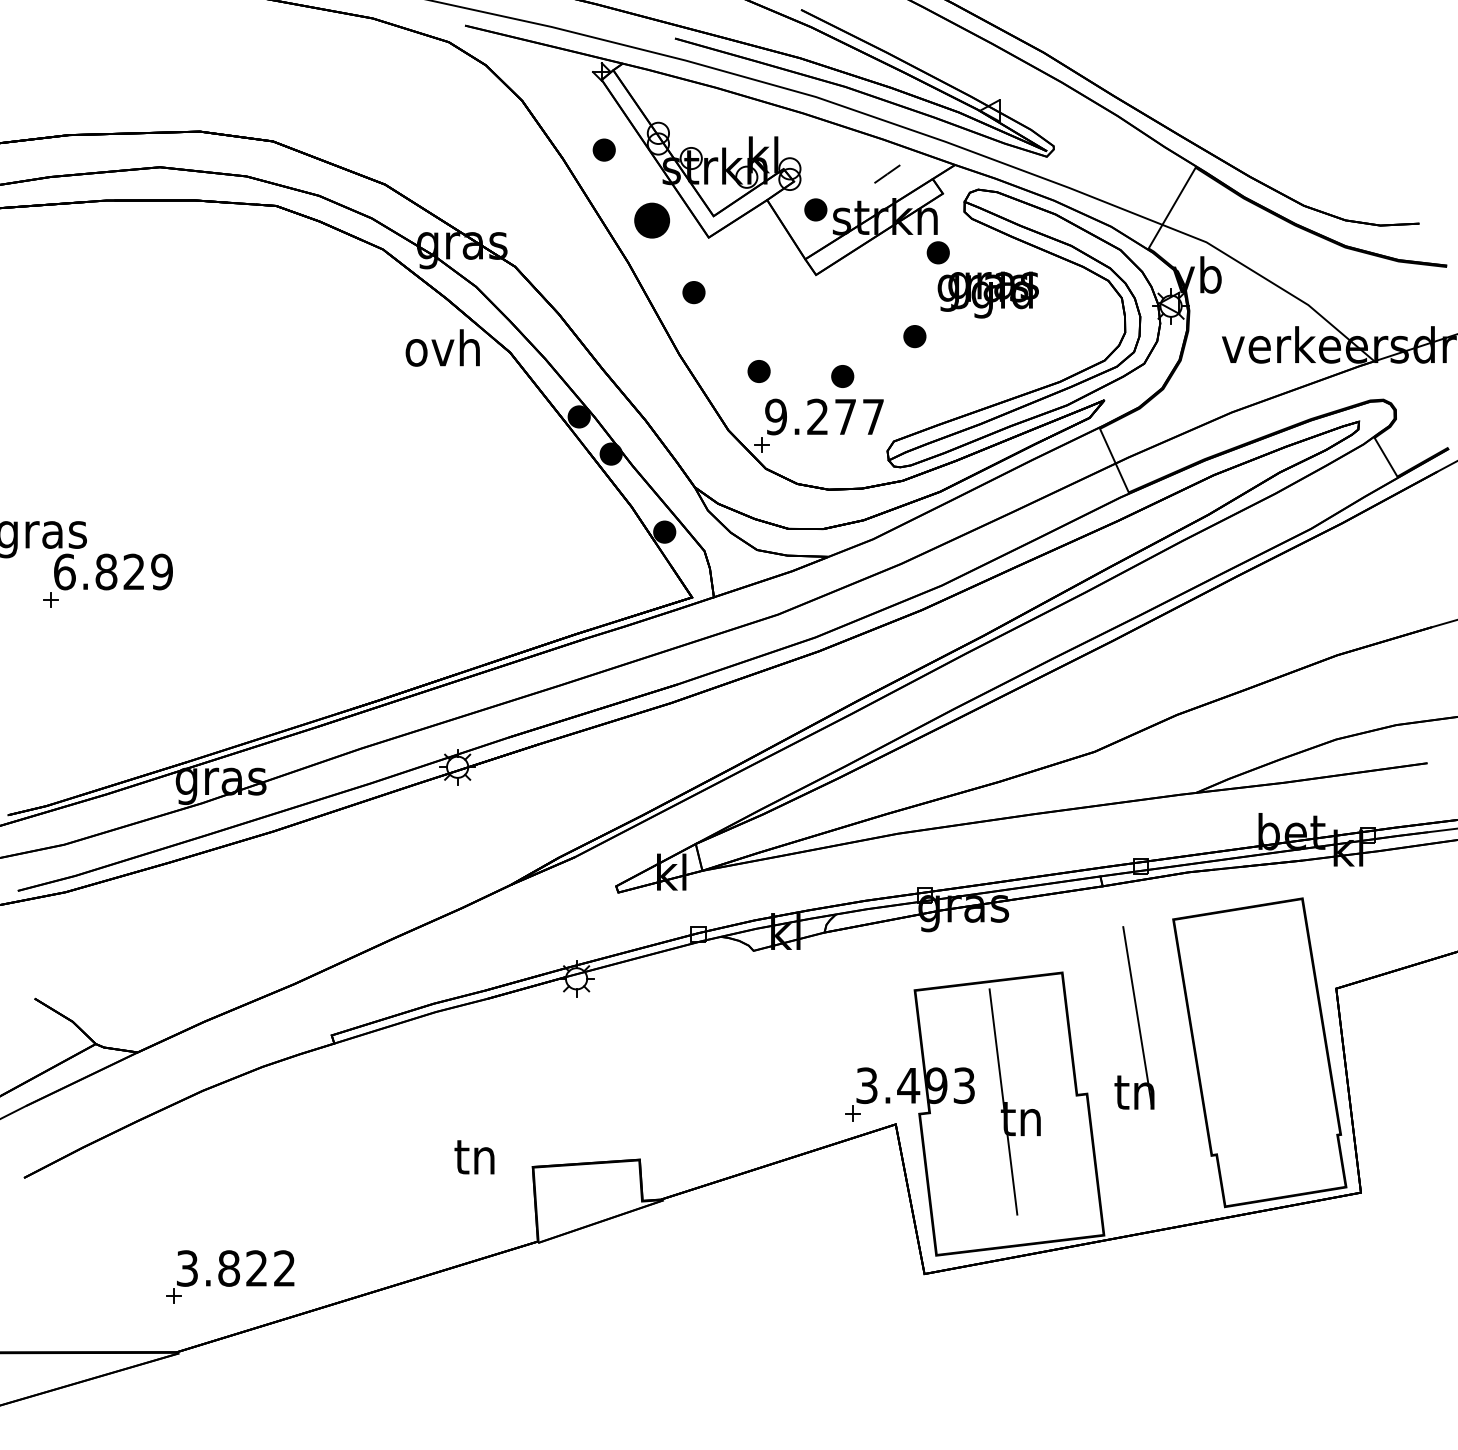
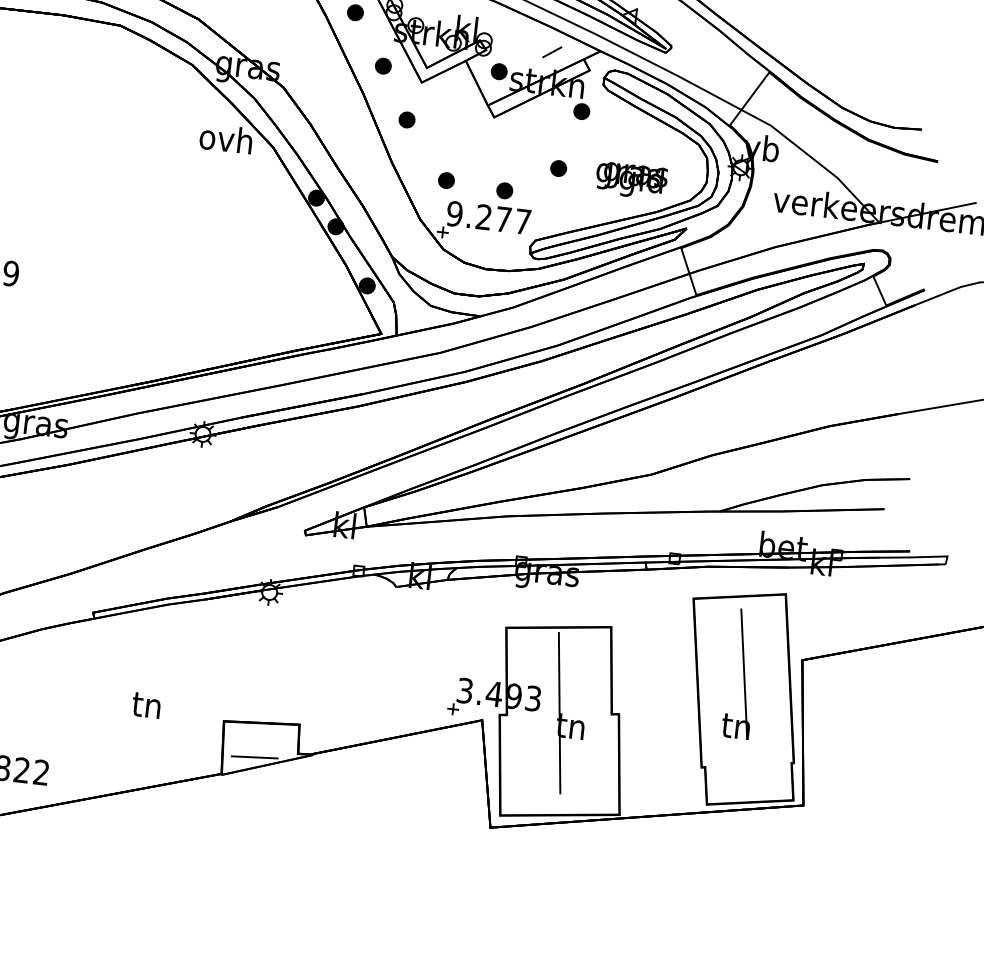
part: (651, 220) -> (382, 65), size x0.62
text: (987, 294) -> (631, 180), moved
part: (1134, 1017) -> (741, 673), moved
text: (474, 1157) -> (146, 705), moved
line: (581, 1212) -> (254, 757), added

